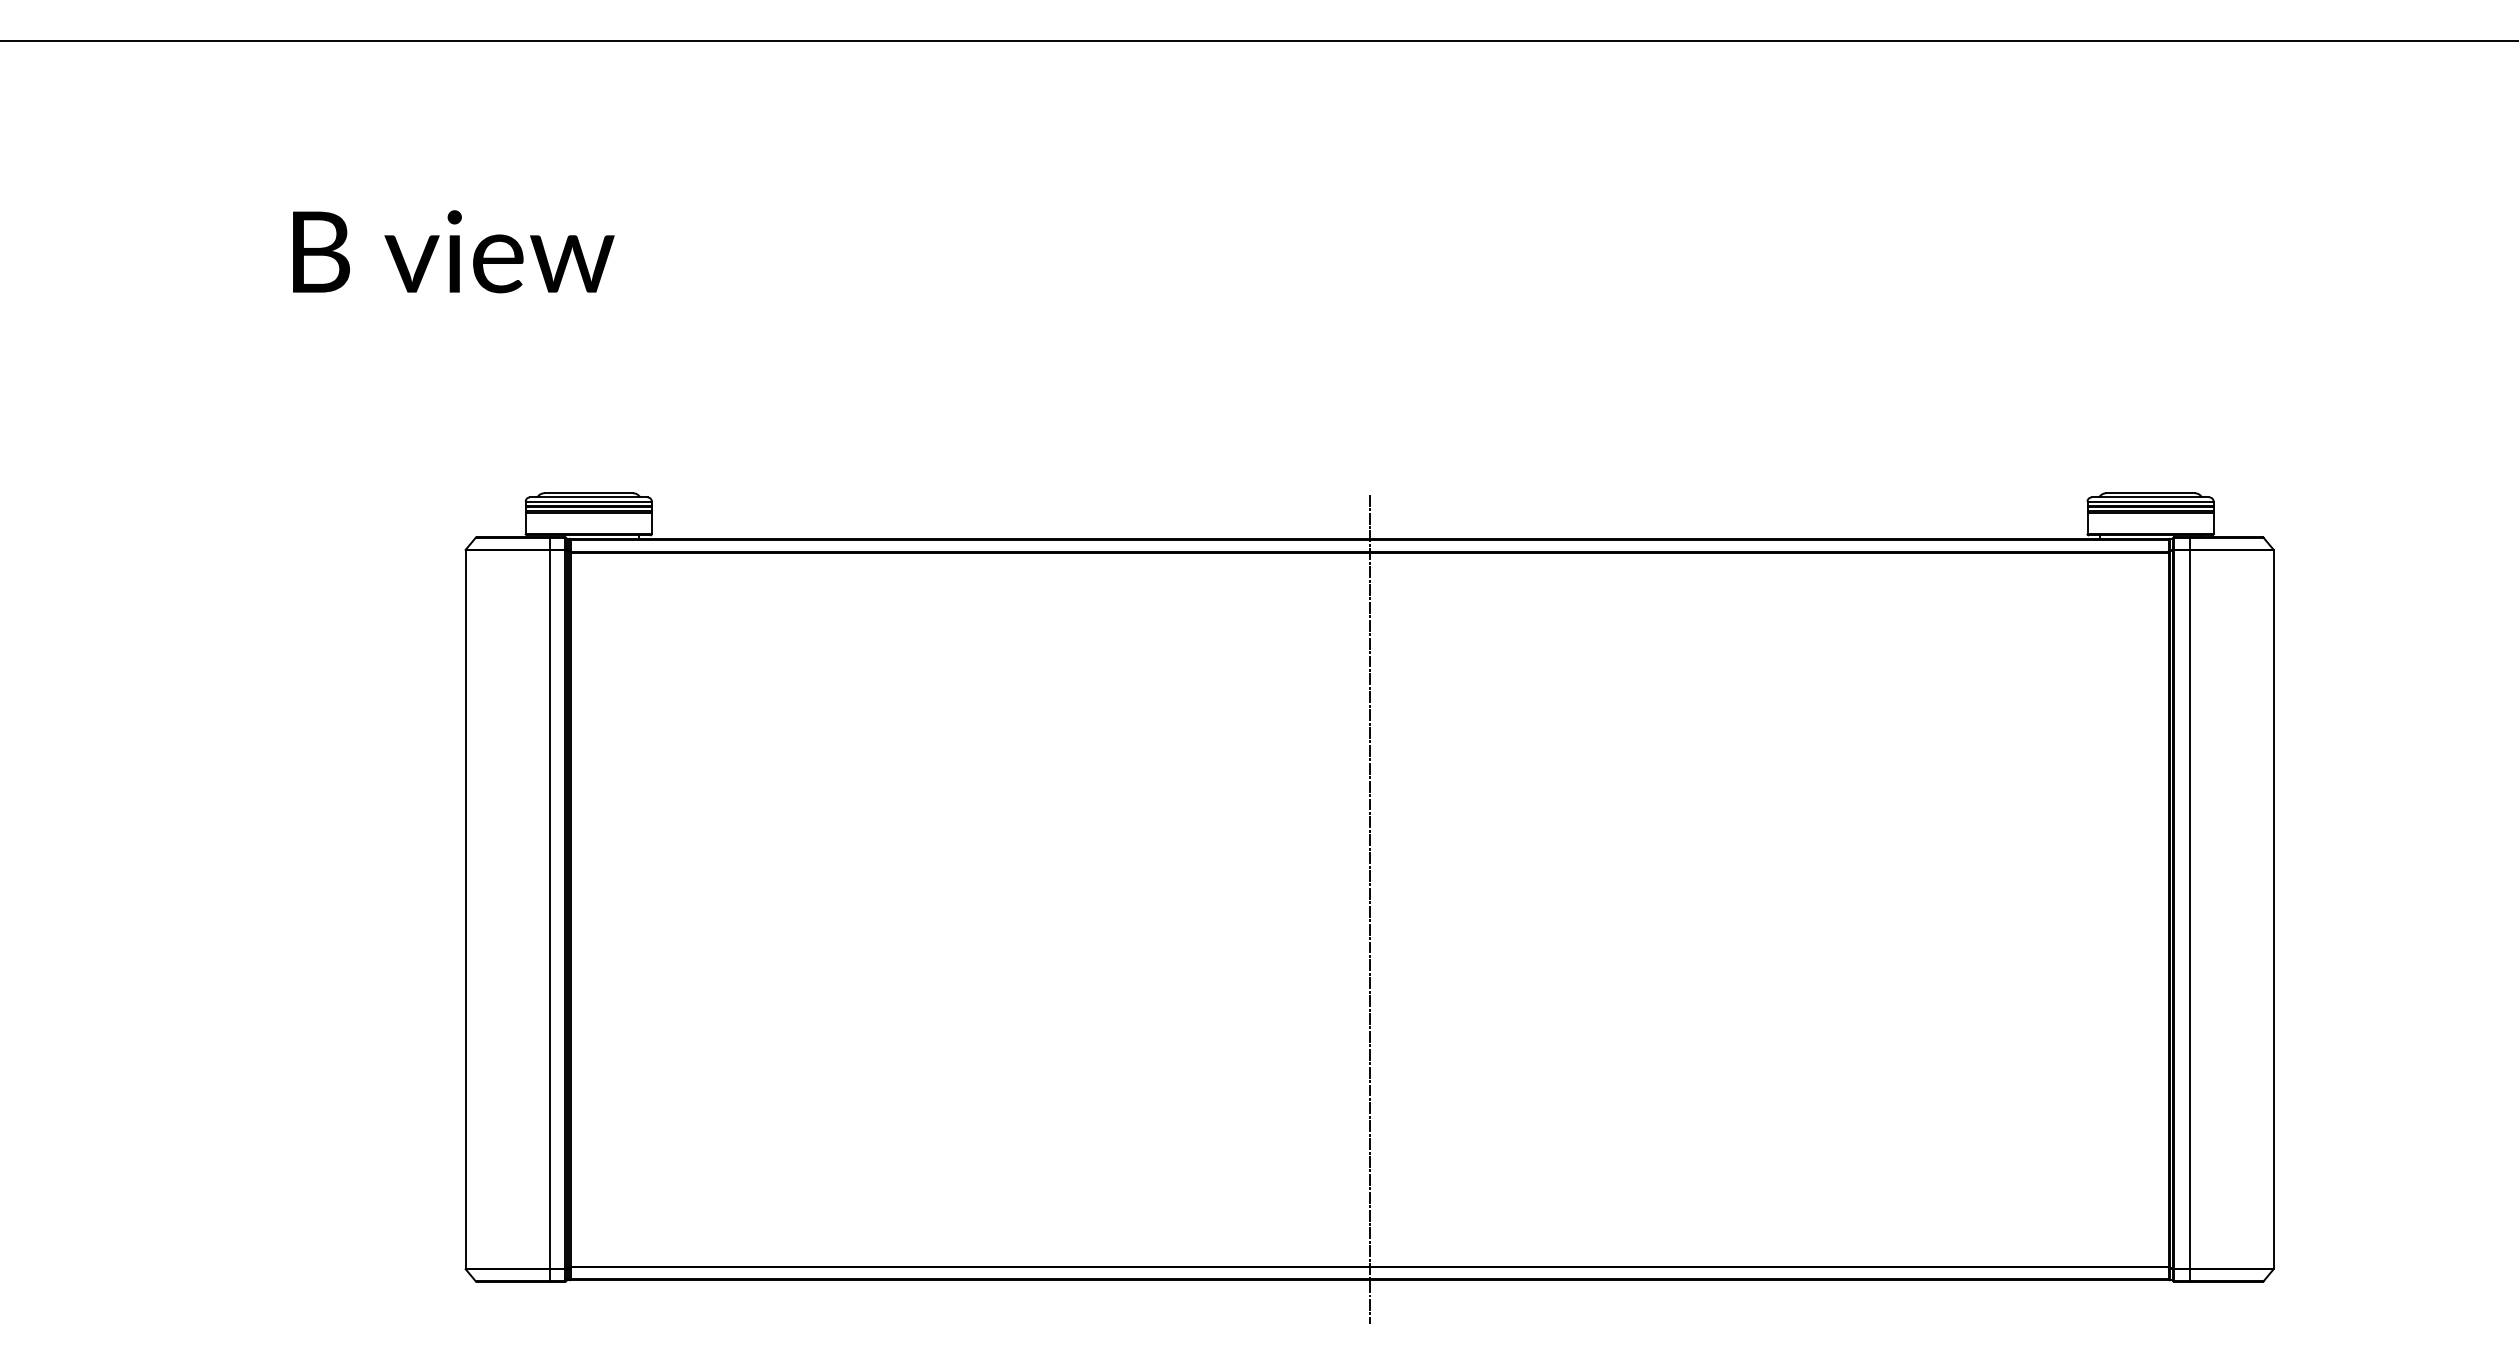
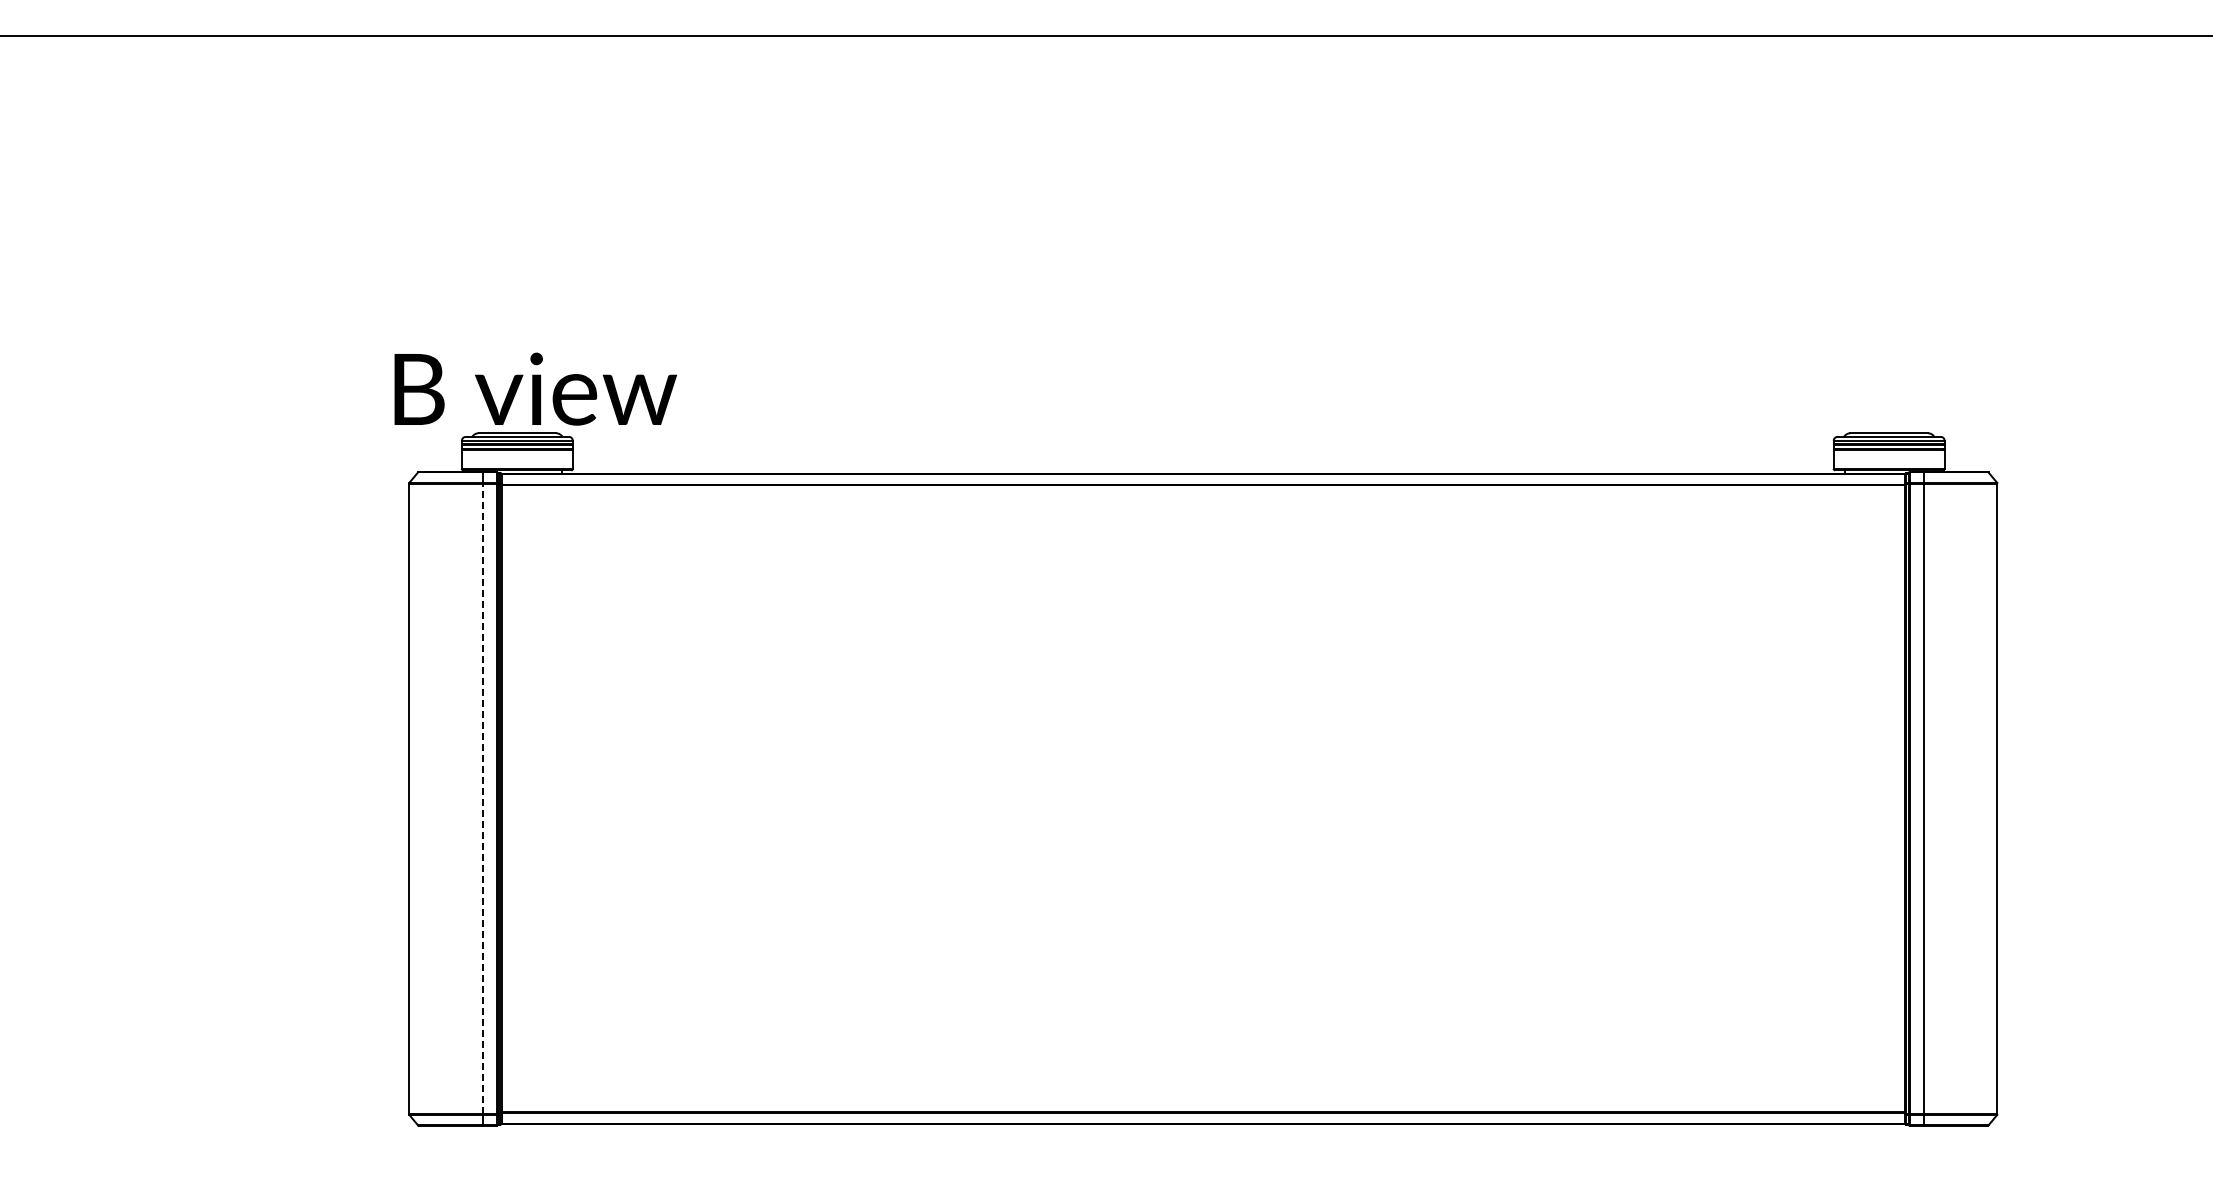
text: (453, 251) -> (535, 388), moved
line: (550, 909) -> (483, 798), solid -> dashed
line: (1369, 909) -> (1203, 798), removed

